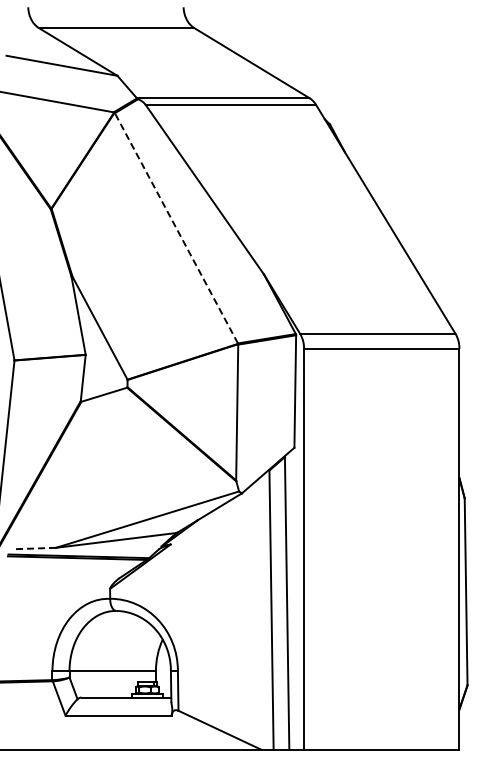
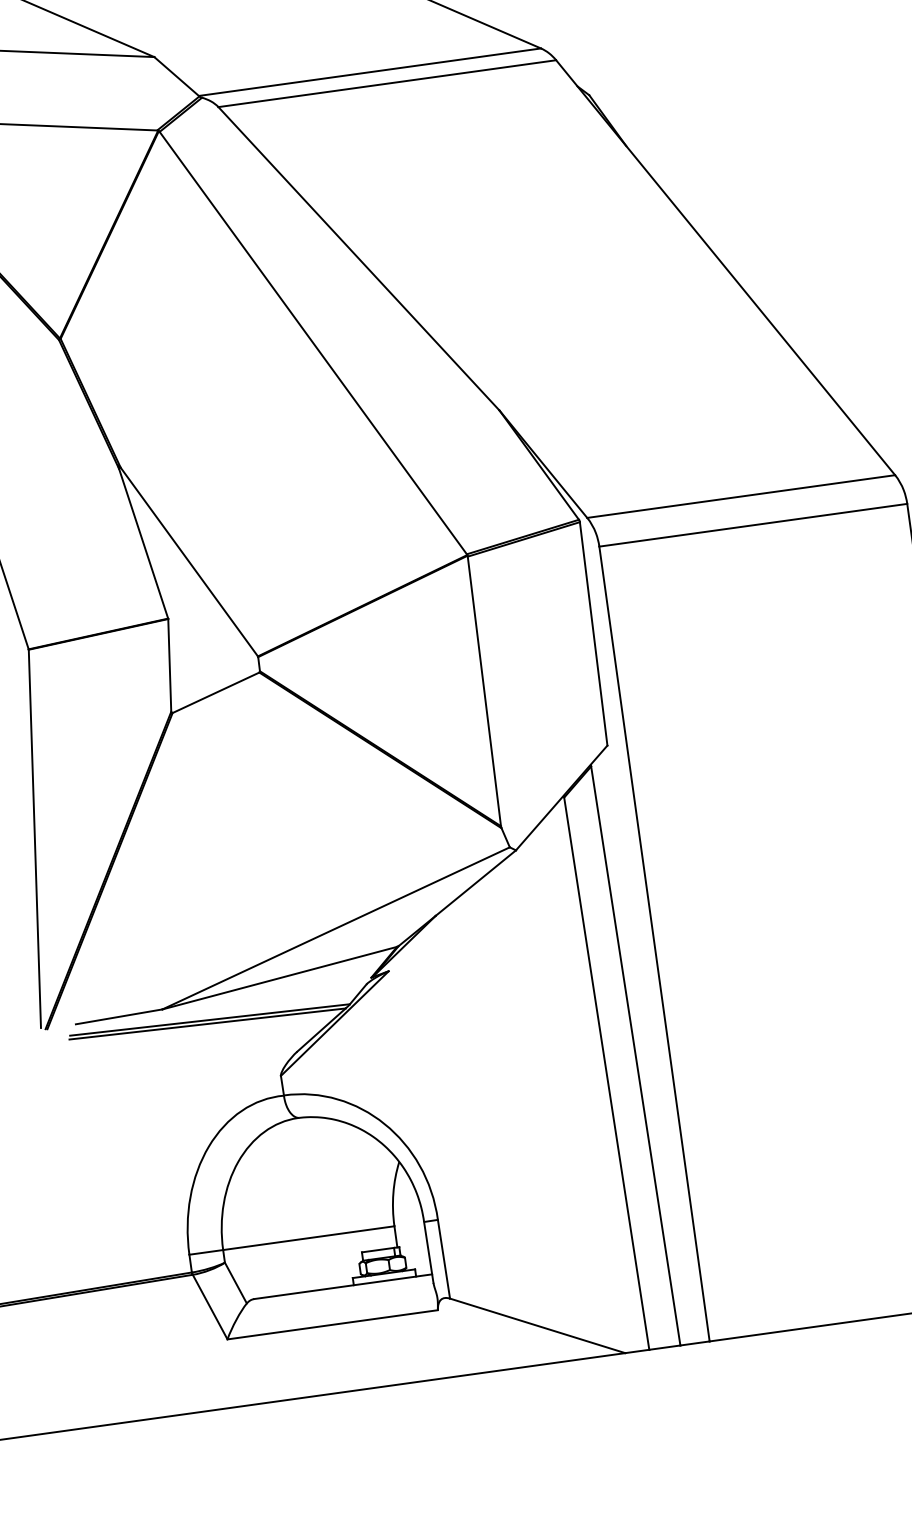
line: (176, 228) -> (313, 343), dashed -> solid
line: (34, 548) -> (120, 1016), dashed -> solid

